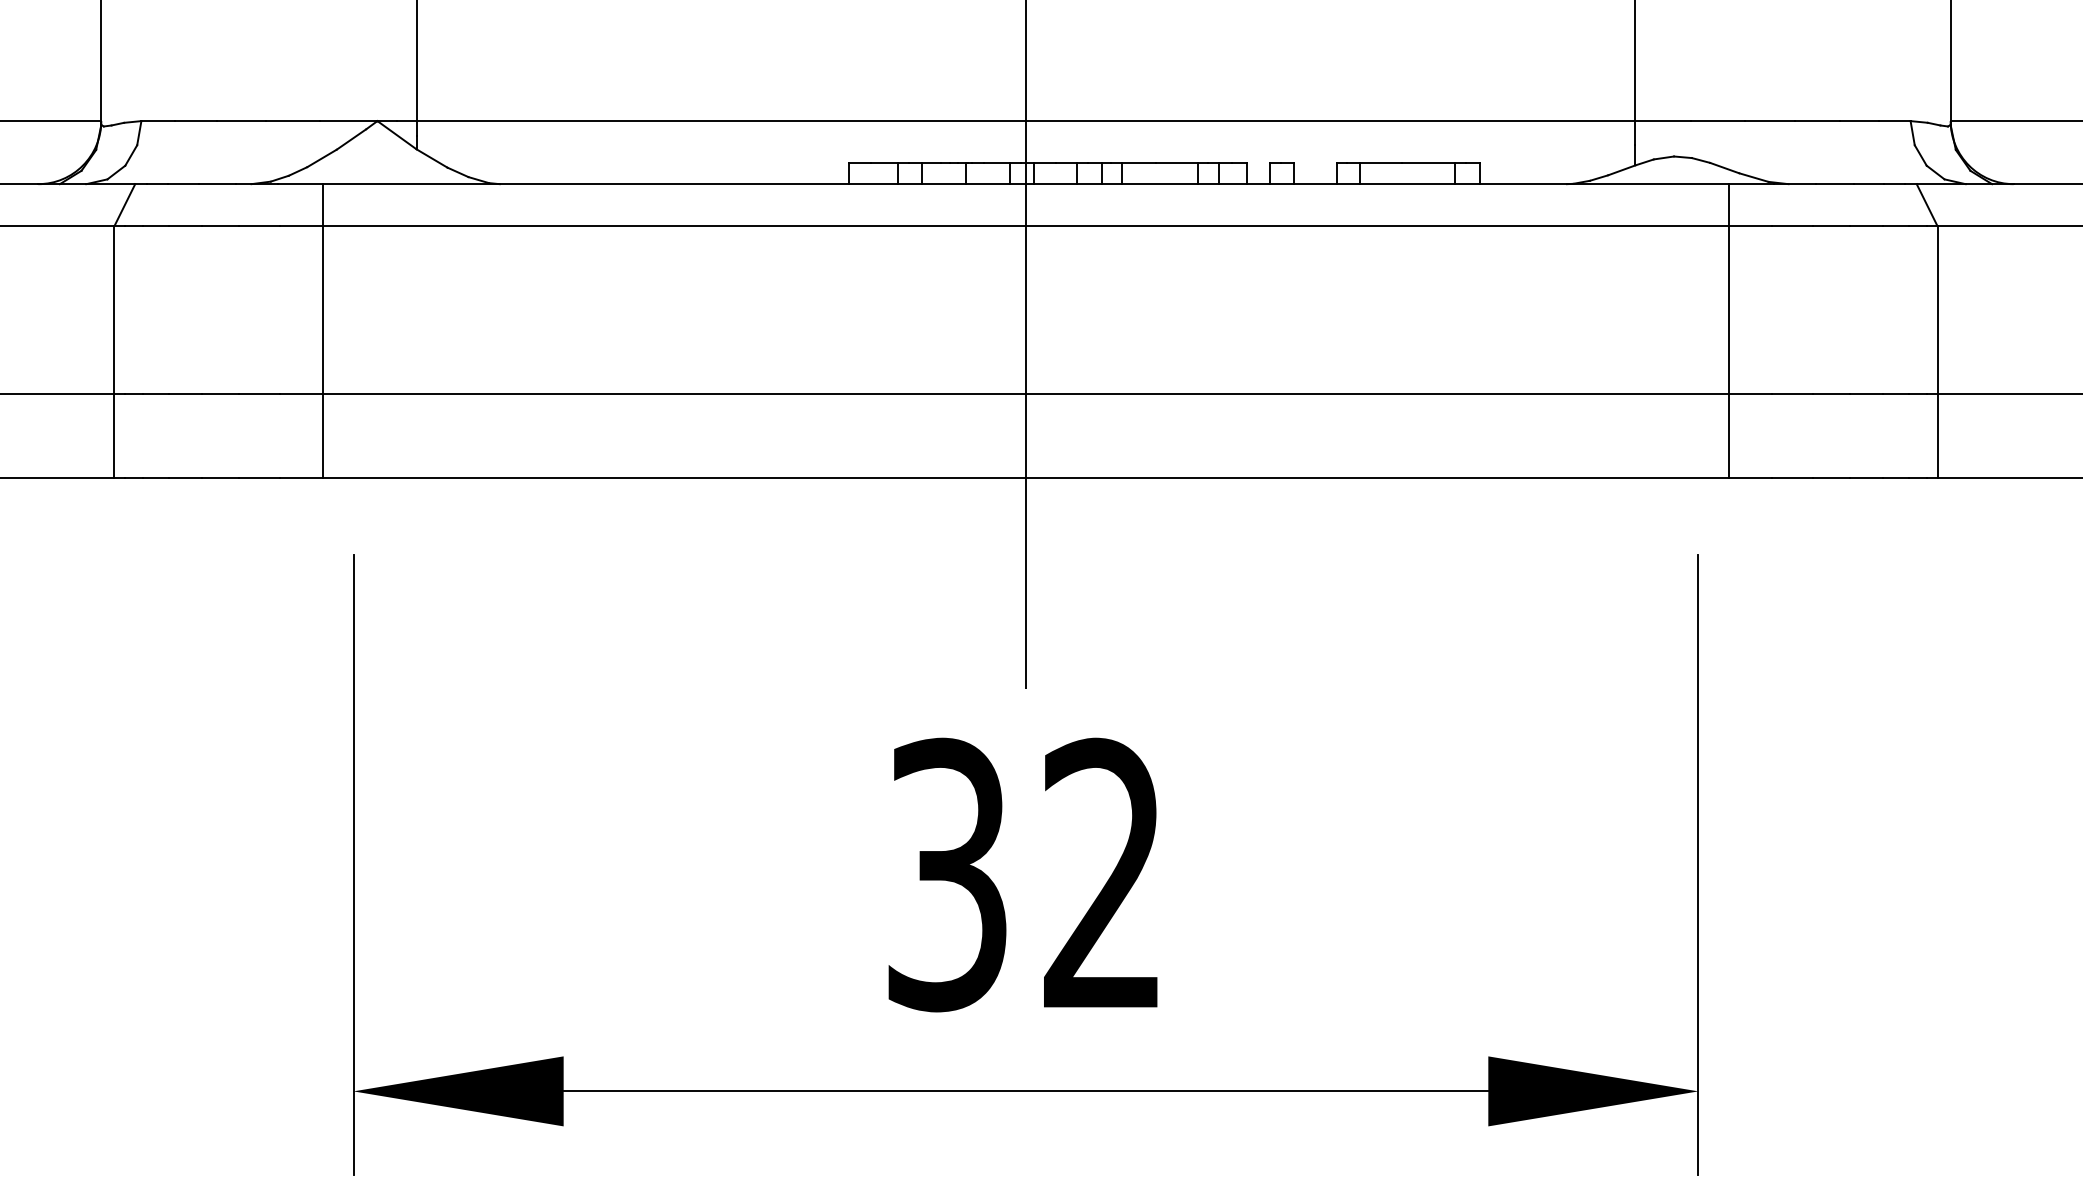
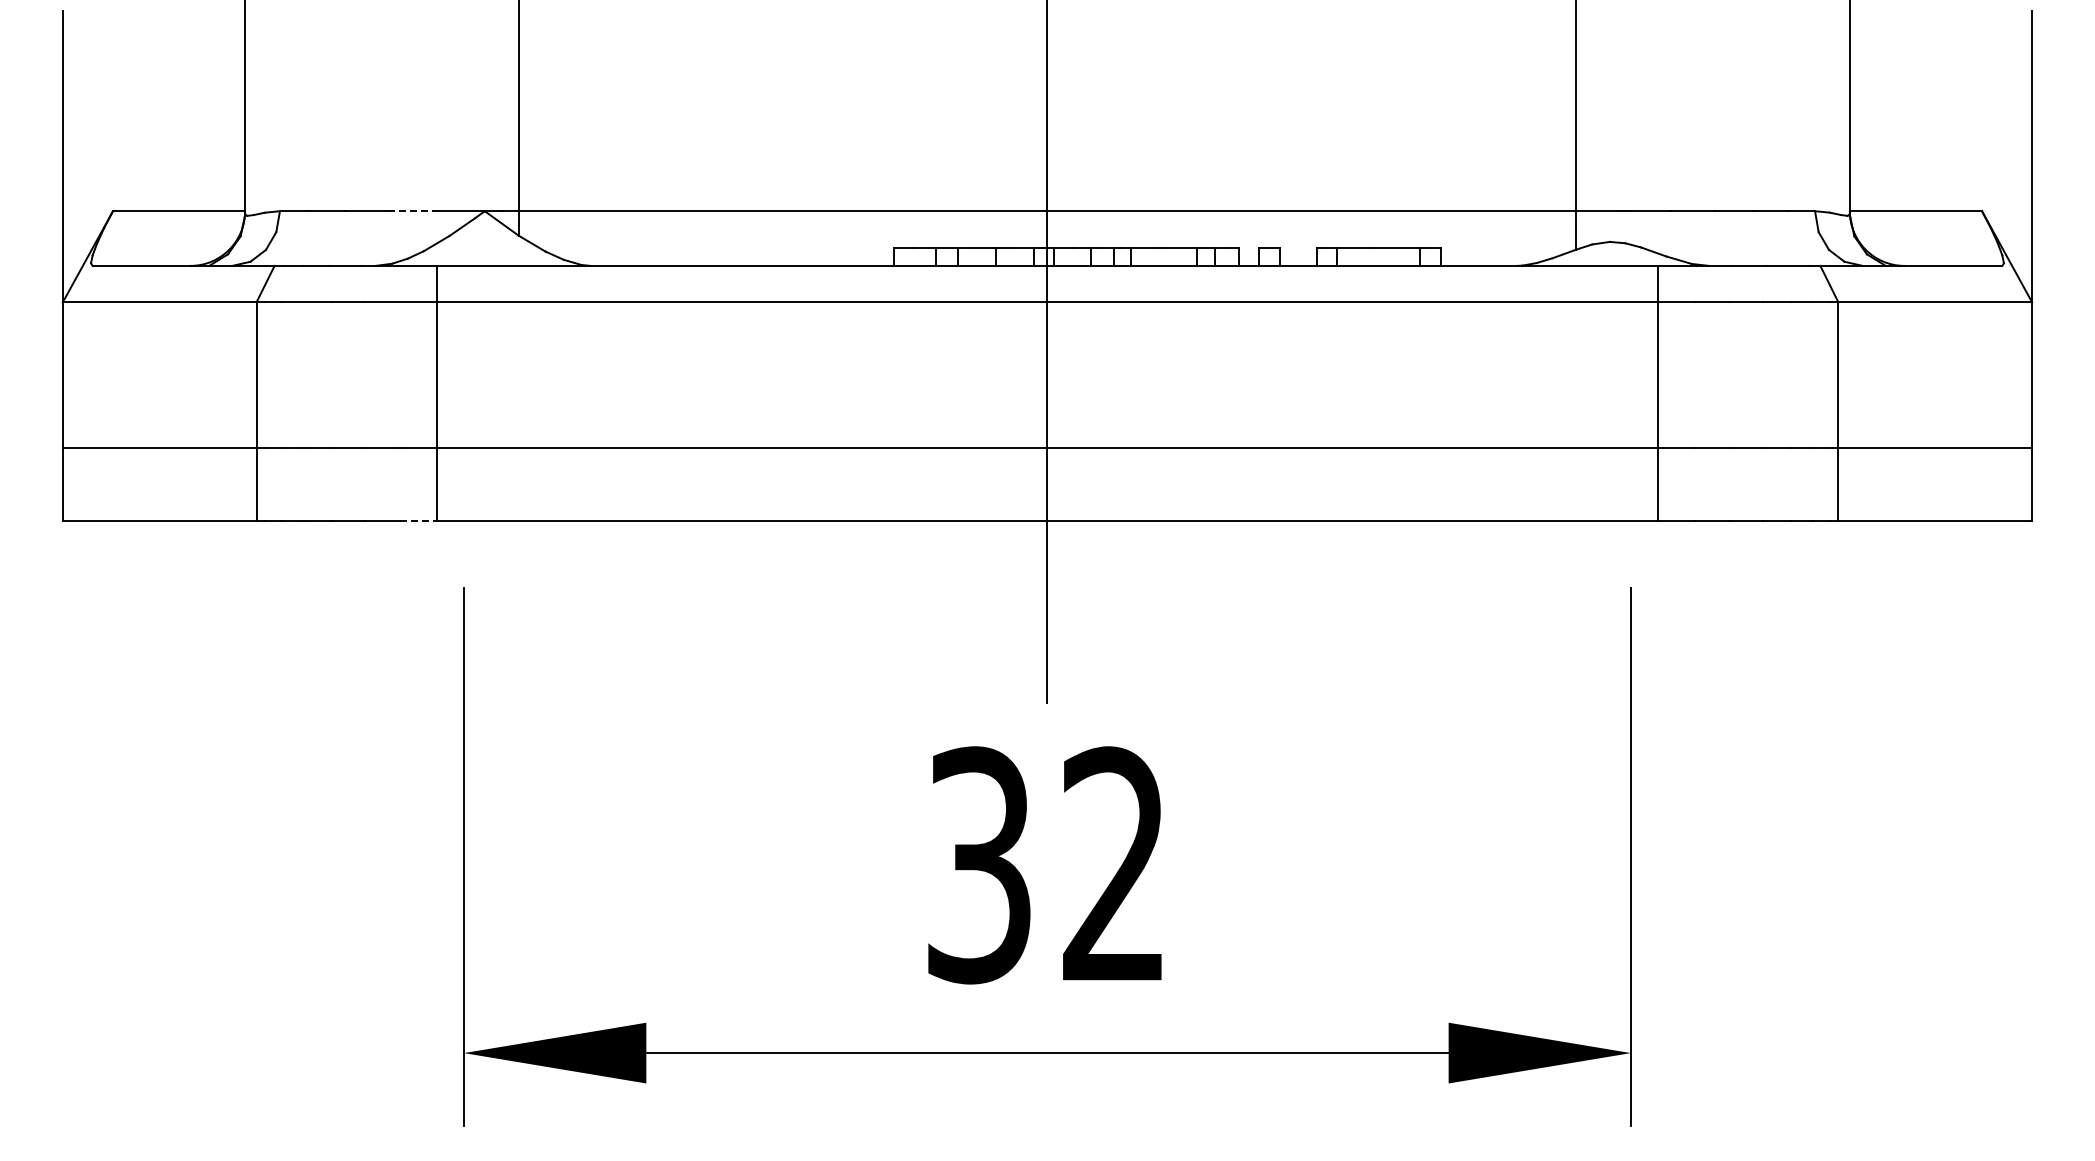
line: (293, 121) -> (411, 211), solid -> dashed
line: (301, 478) -> (418, 521), solid -> dashed

